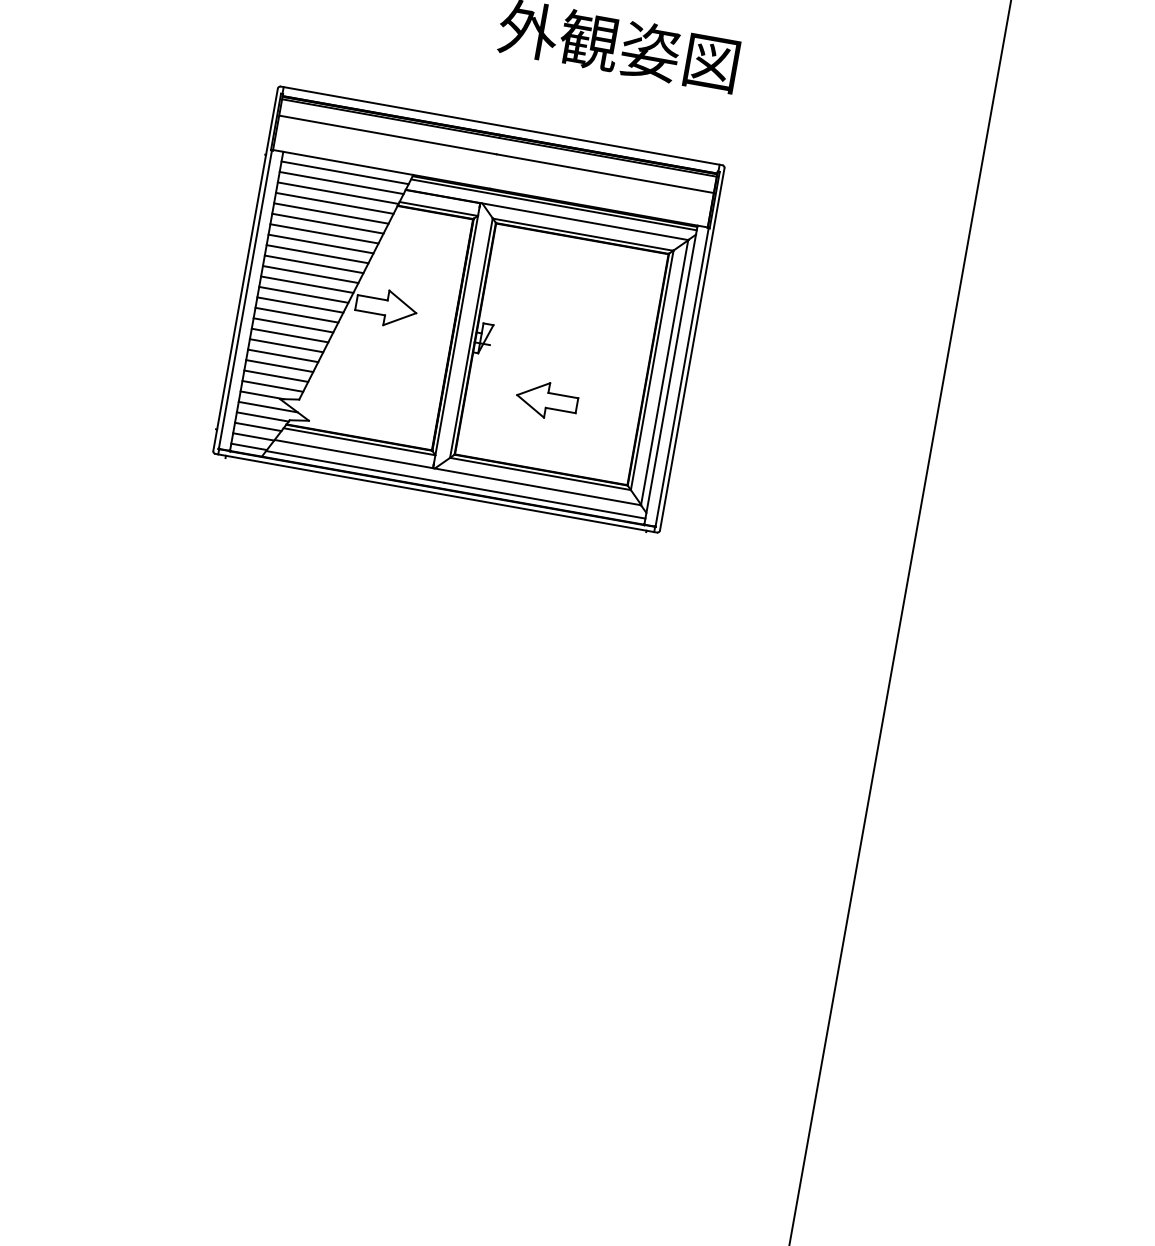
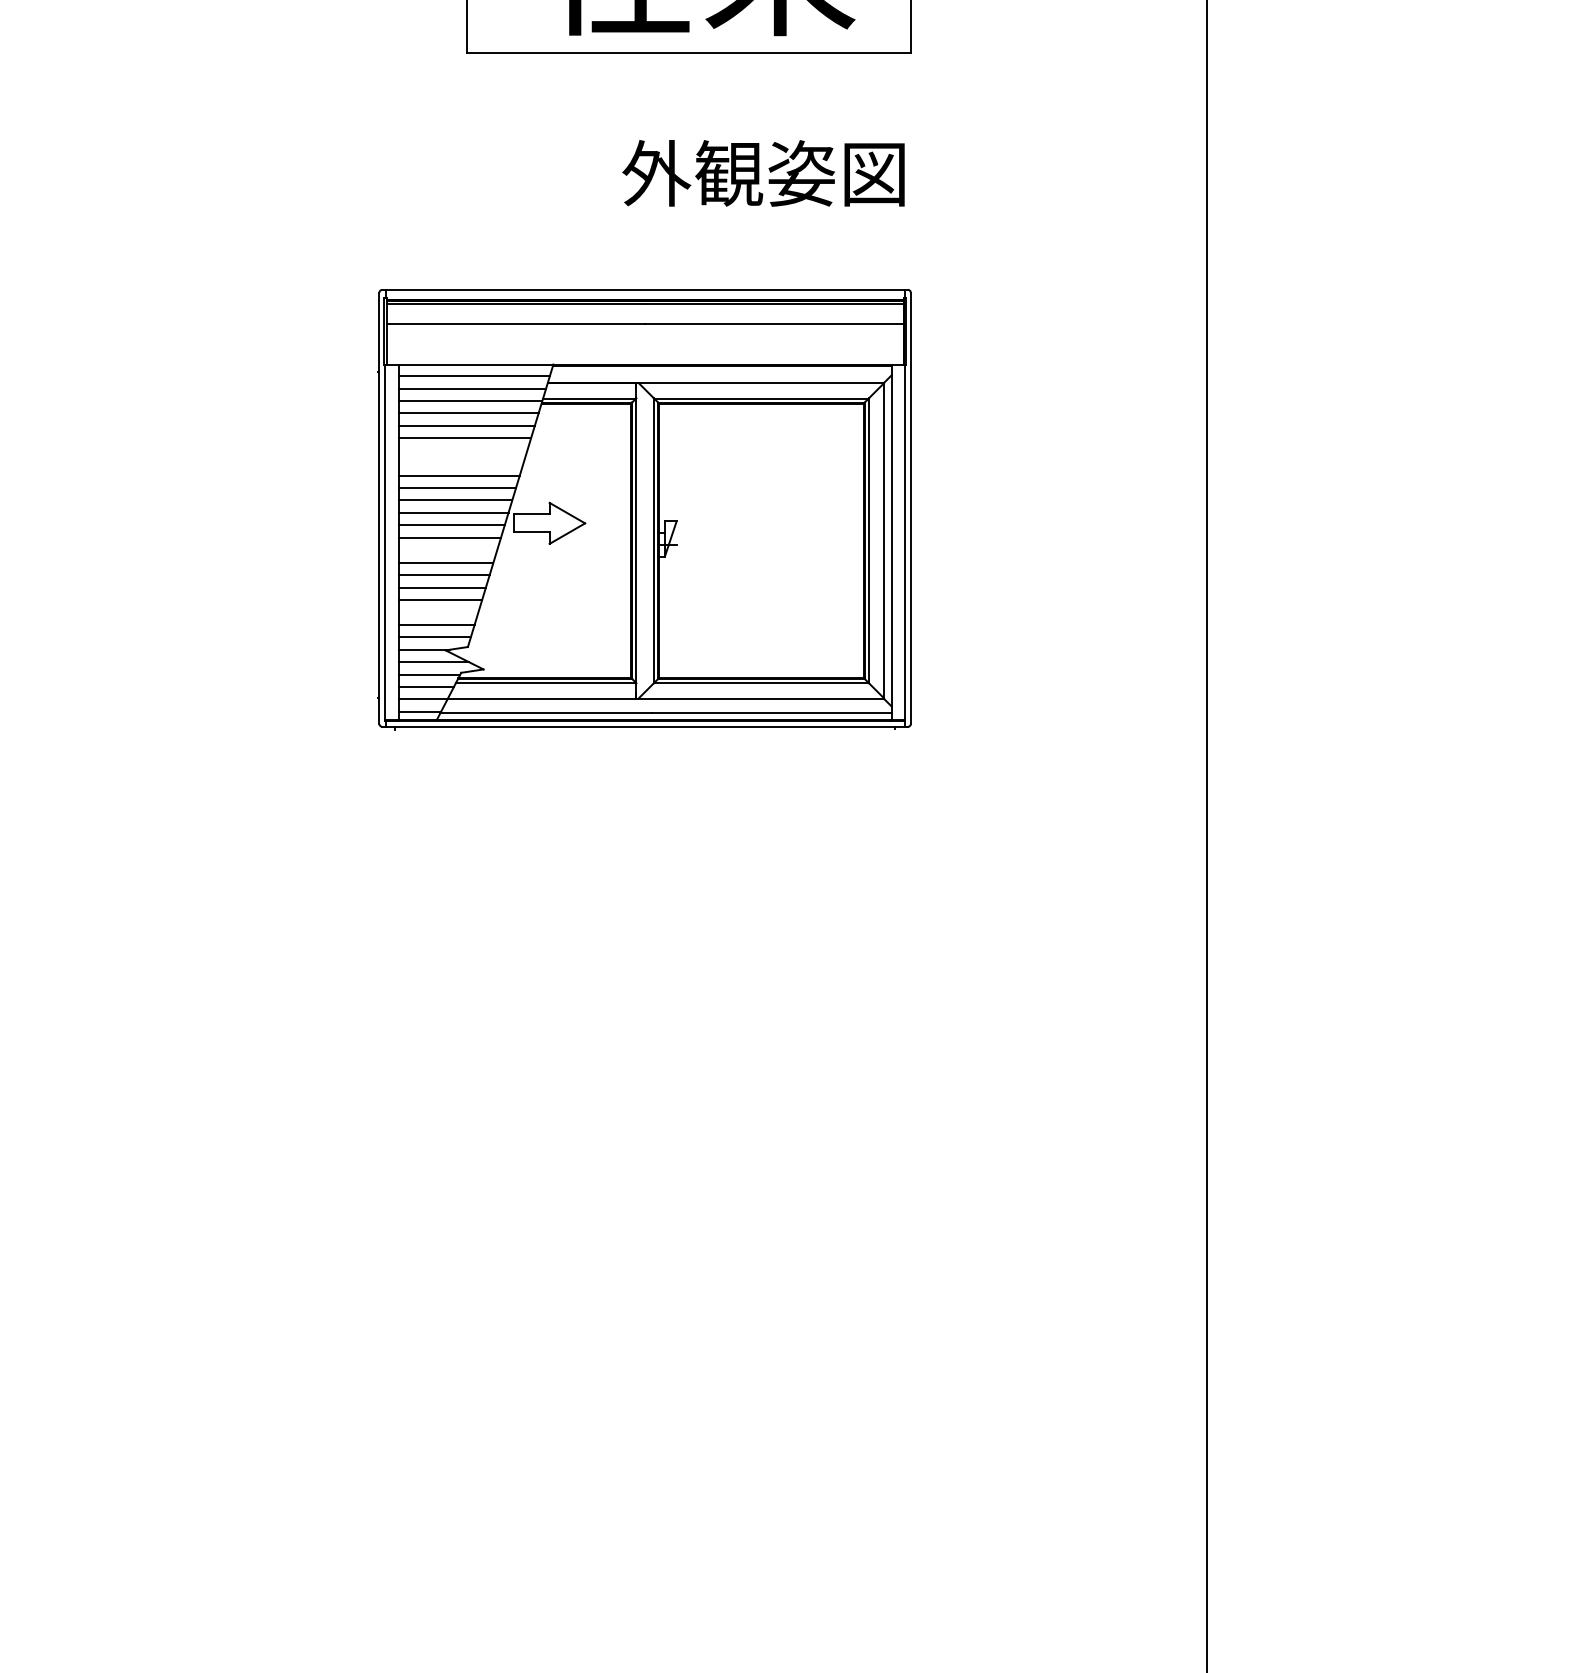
line: (553, 205) -> (721, 370), removed
line: (324, 233) -> (462, 450), removed
line: (320, 244) -> (460, 463), removed
line: (296, 315) -> (447, 550), removed
line: (279, 366) -> (438, 612), removed
part: (546, 399) -> (753, 596), removed

